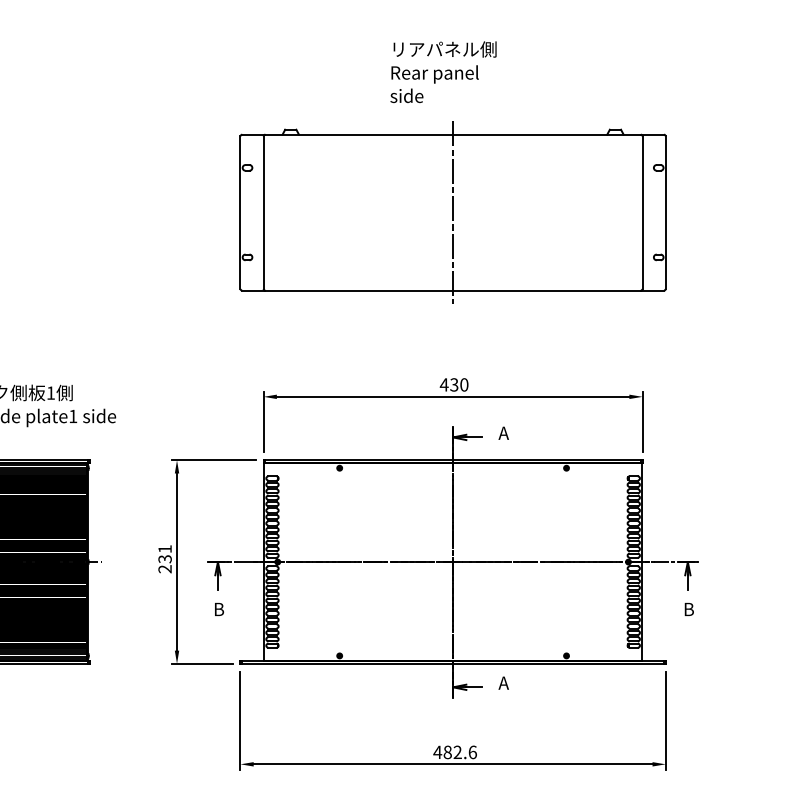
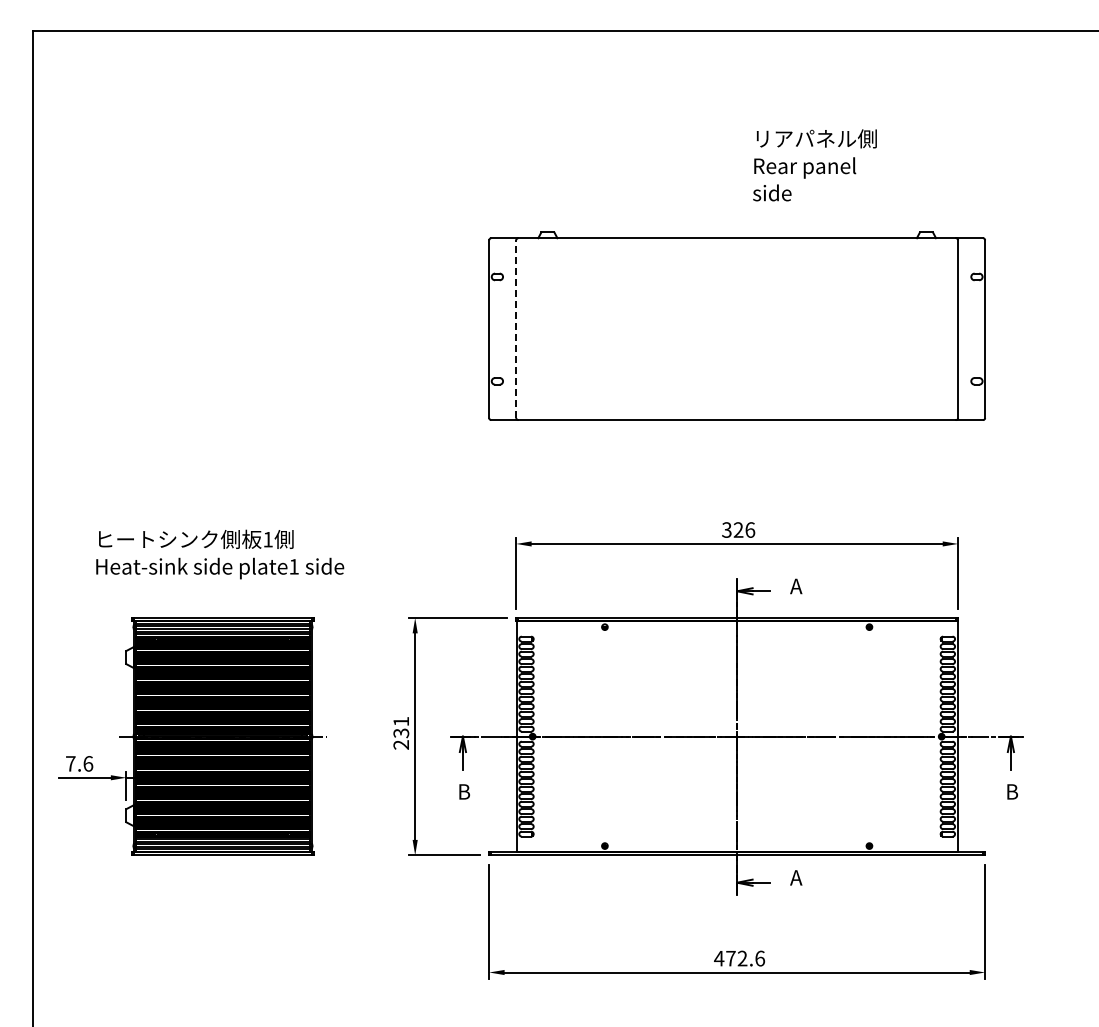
text: (443, 72) -> (814, 165), moved
line: (263, 212) -> (516, 329), solid -> dashed
line: (453, 212) -> (737, 328), removed
text: (454, 384) -> (738, 529), 430 -> 326
text: (447, 752) -> (730, 958), 482.6 -> 472.6

